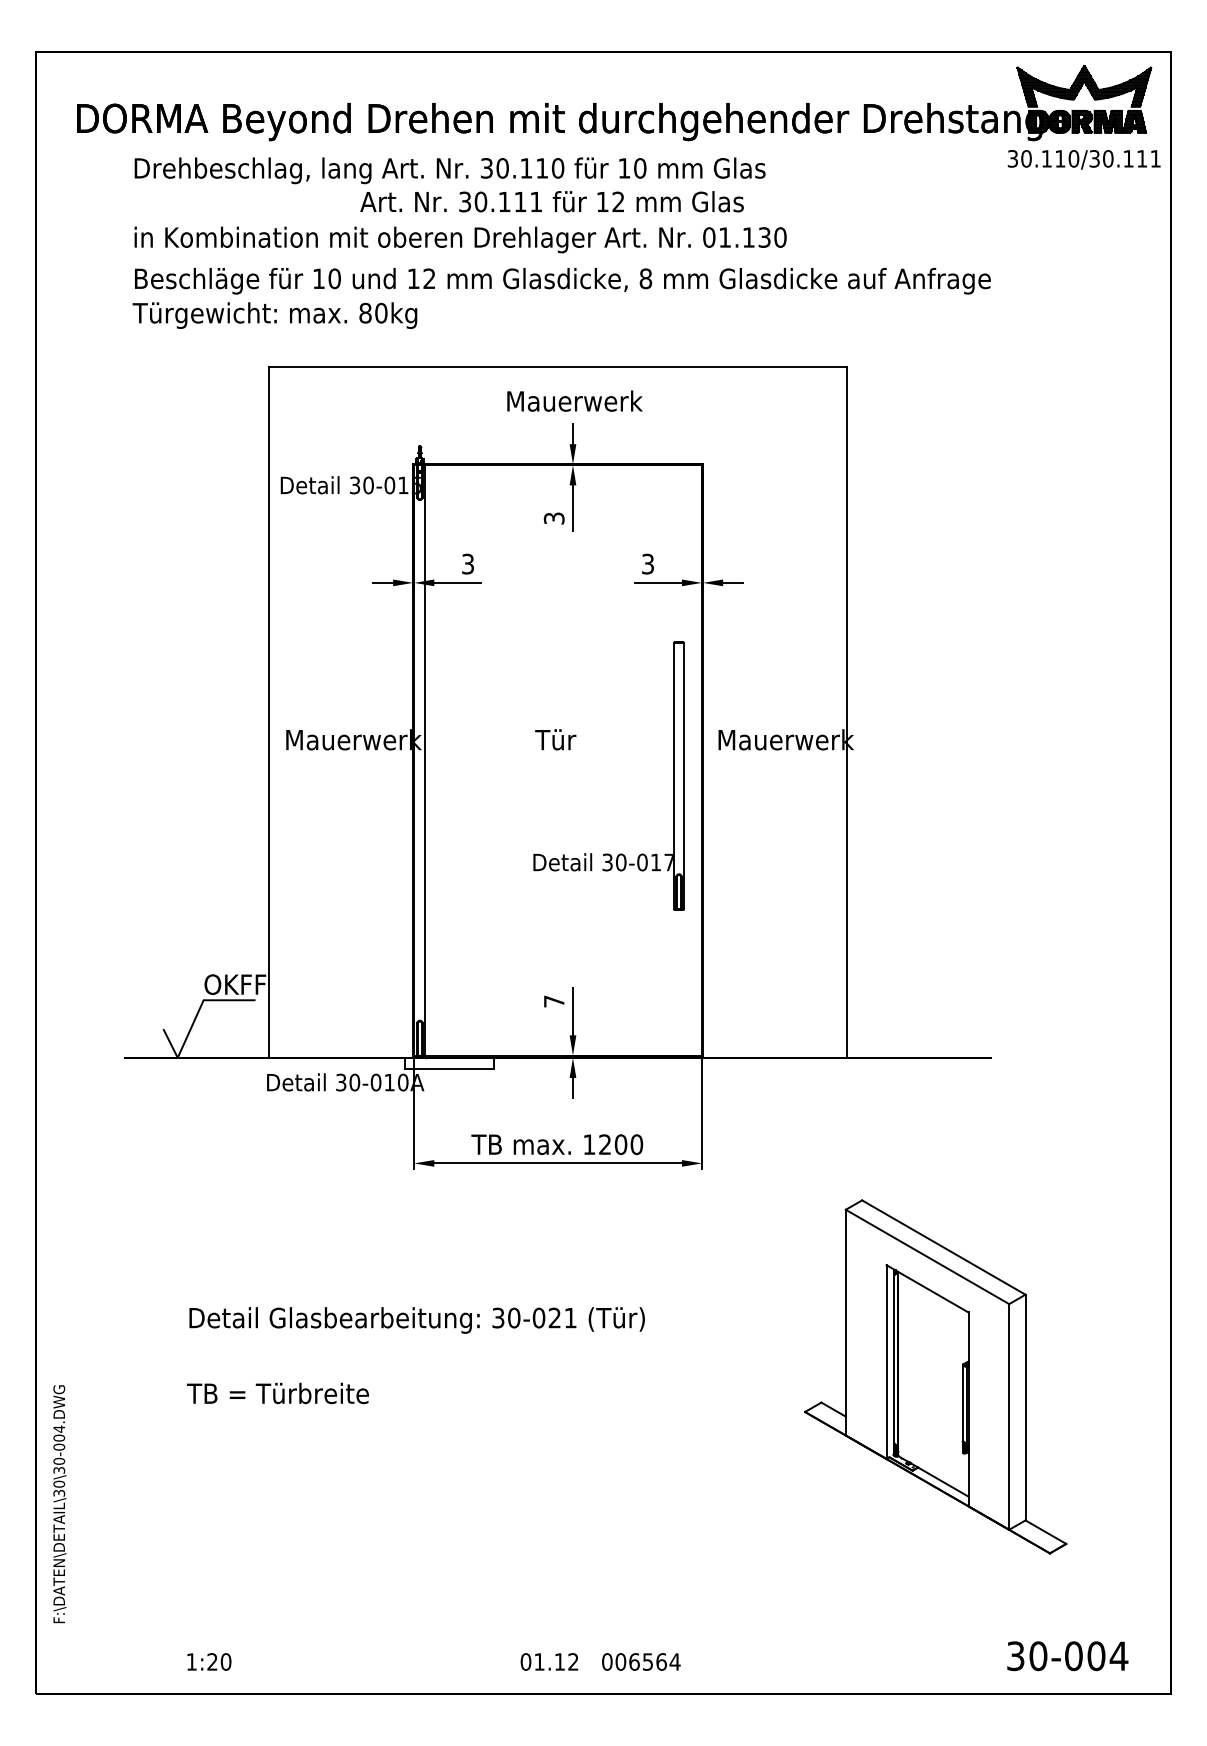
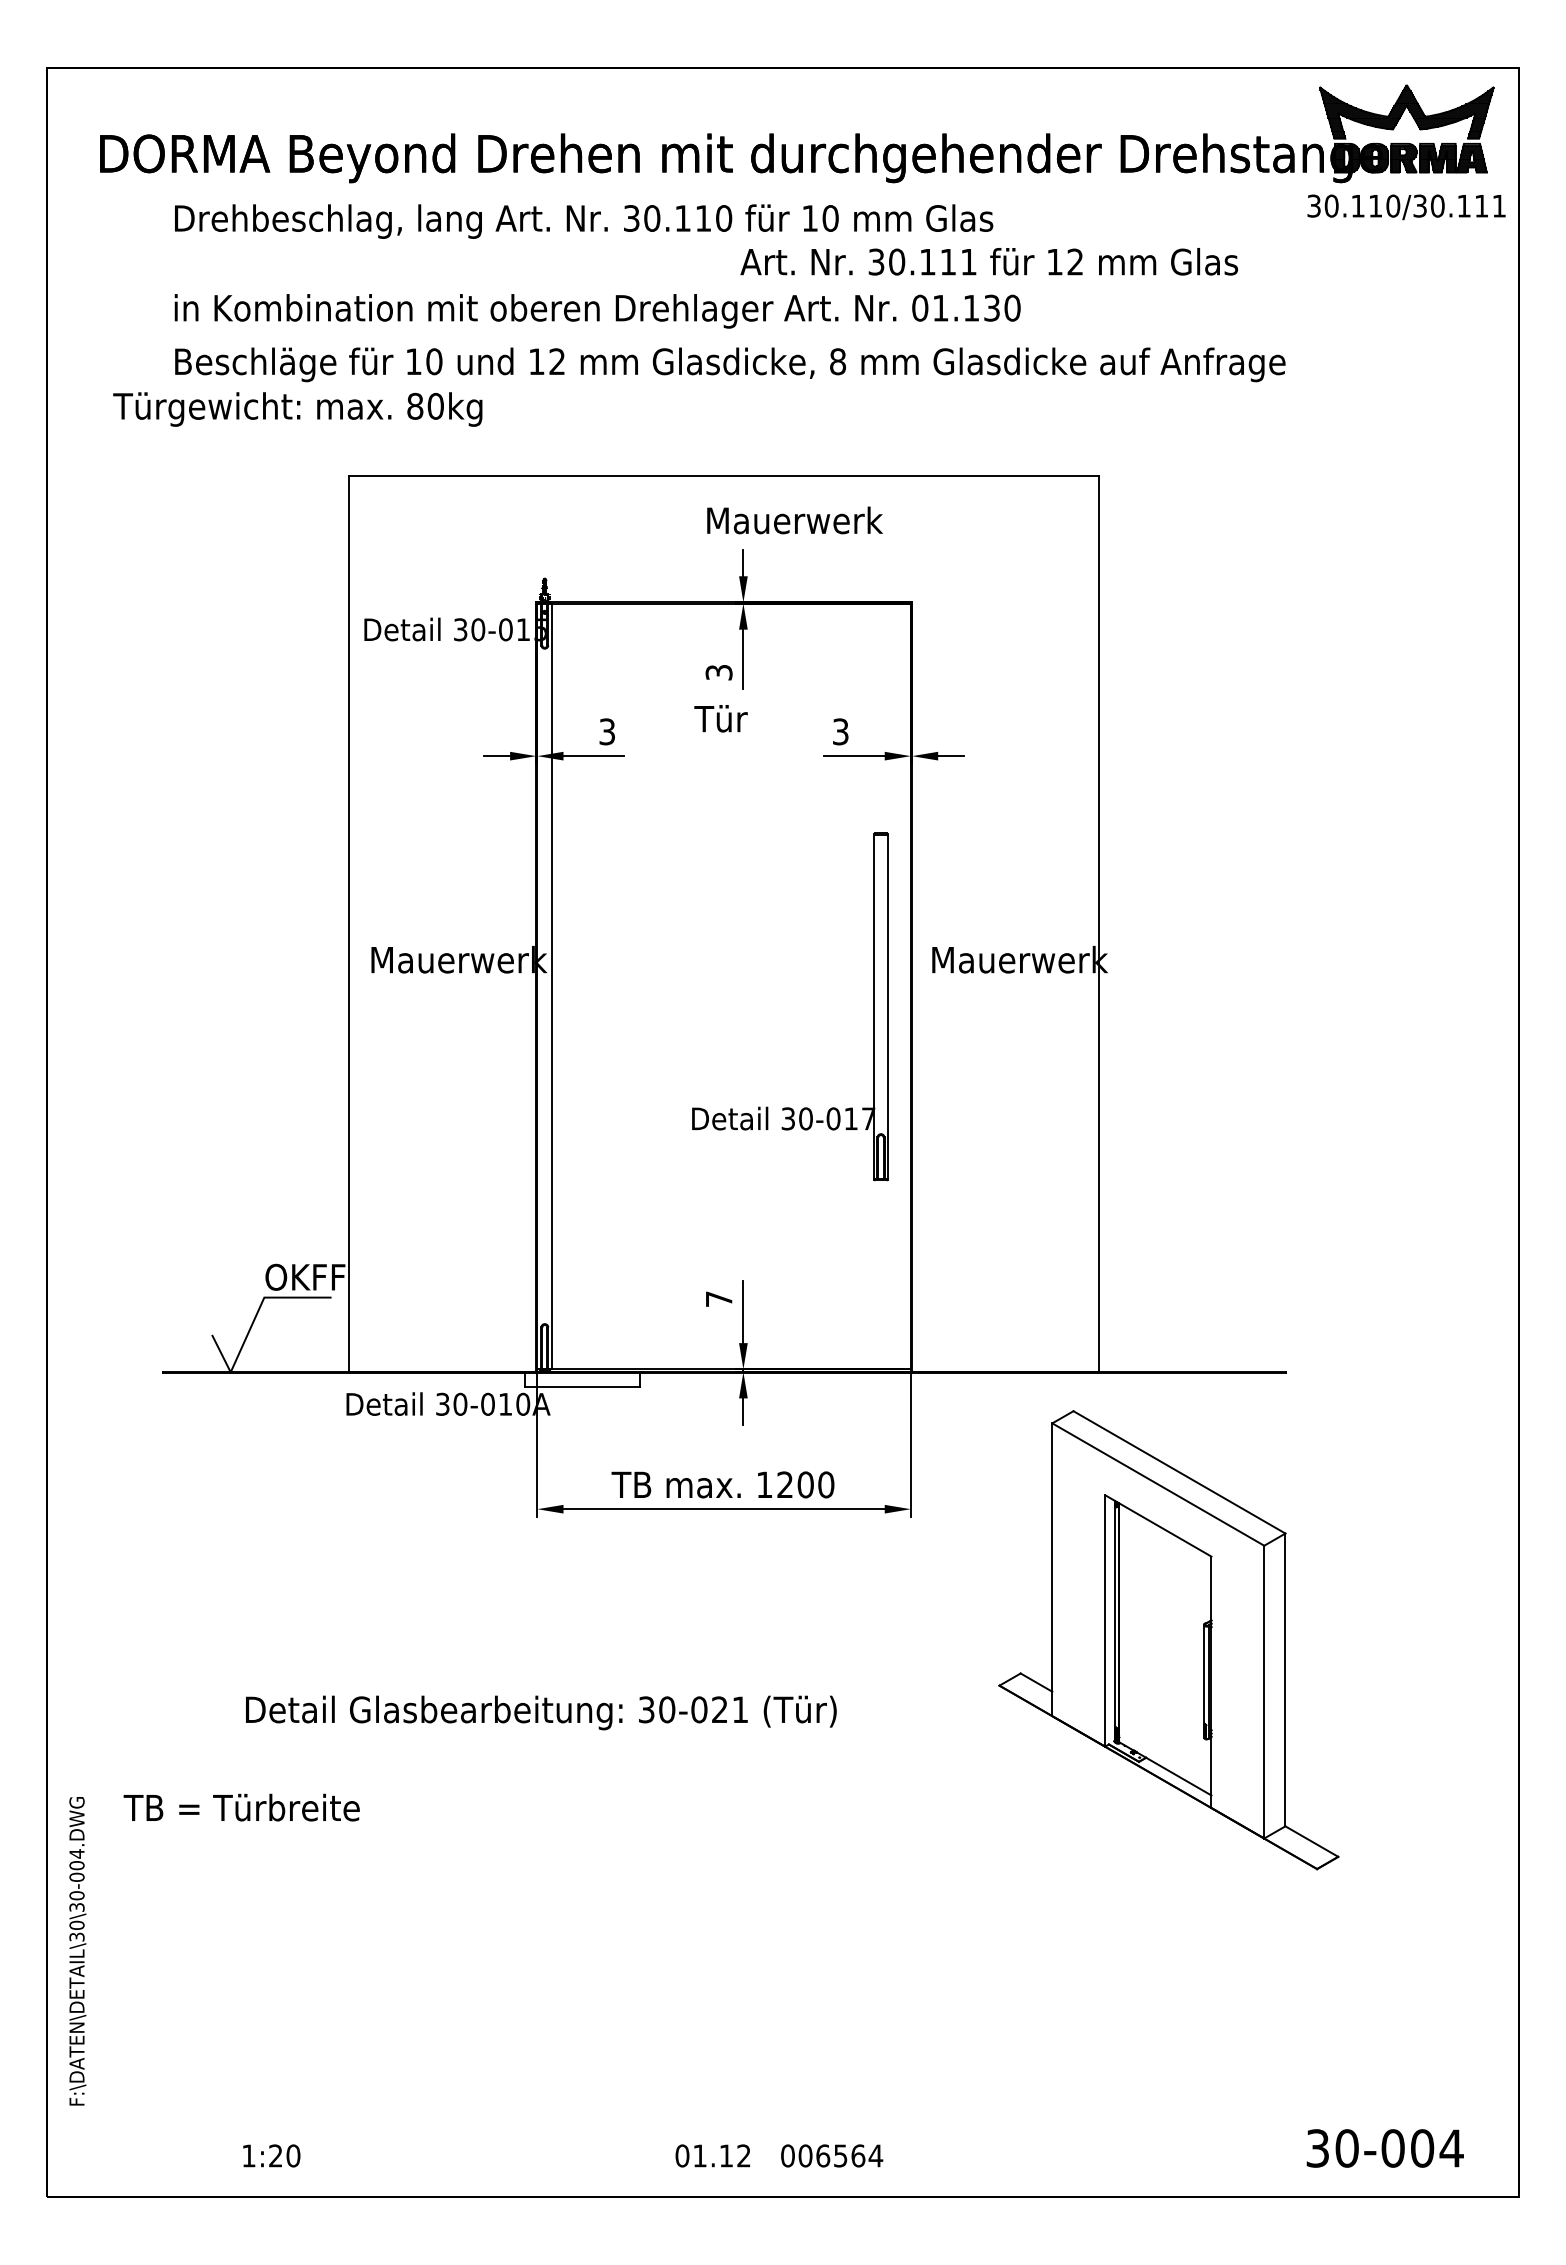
text: (552, 201) -> (989, 261), moved
text: (274, 315) -> (297, 409), moved
text: (574, 401) -> (794, 520), moved
text: (555, 739) -> (720, 718), moved
part: (935, 1377) -> (1168, 1640), moved
text: (277, 1393) -> (241, 1807), moved

